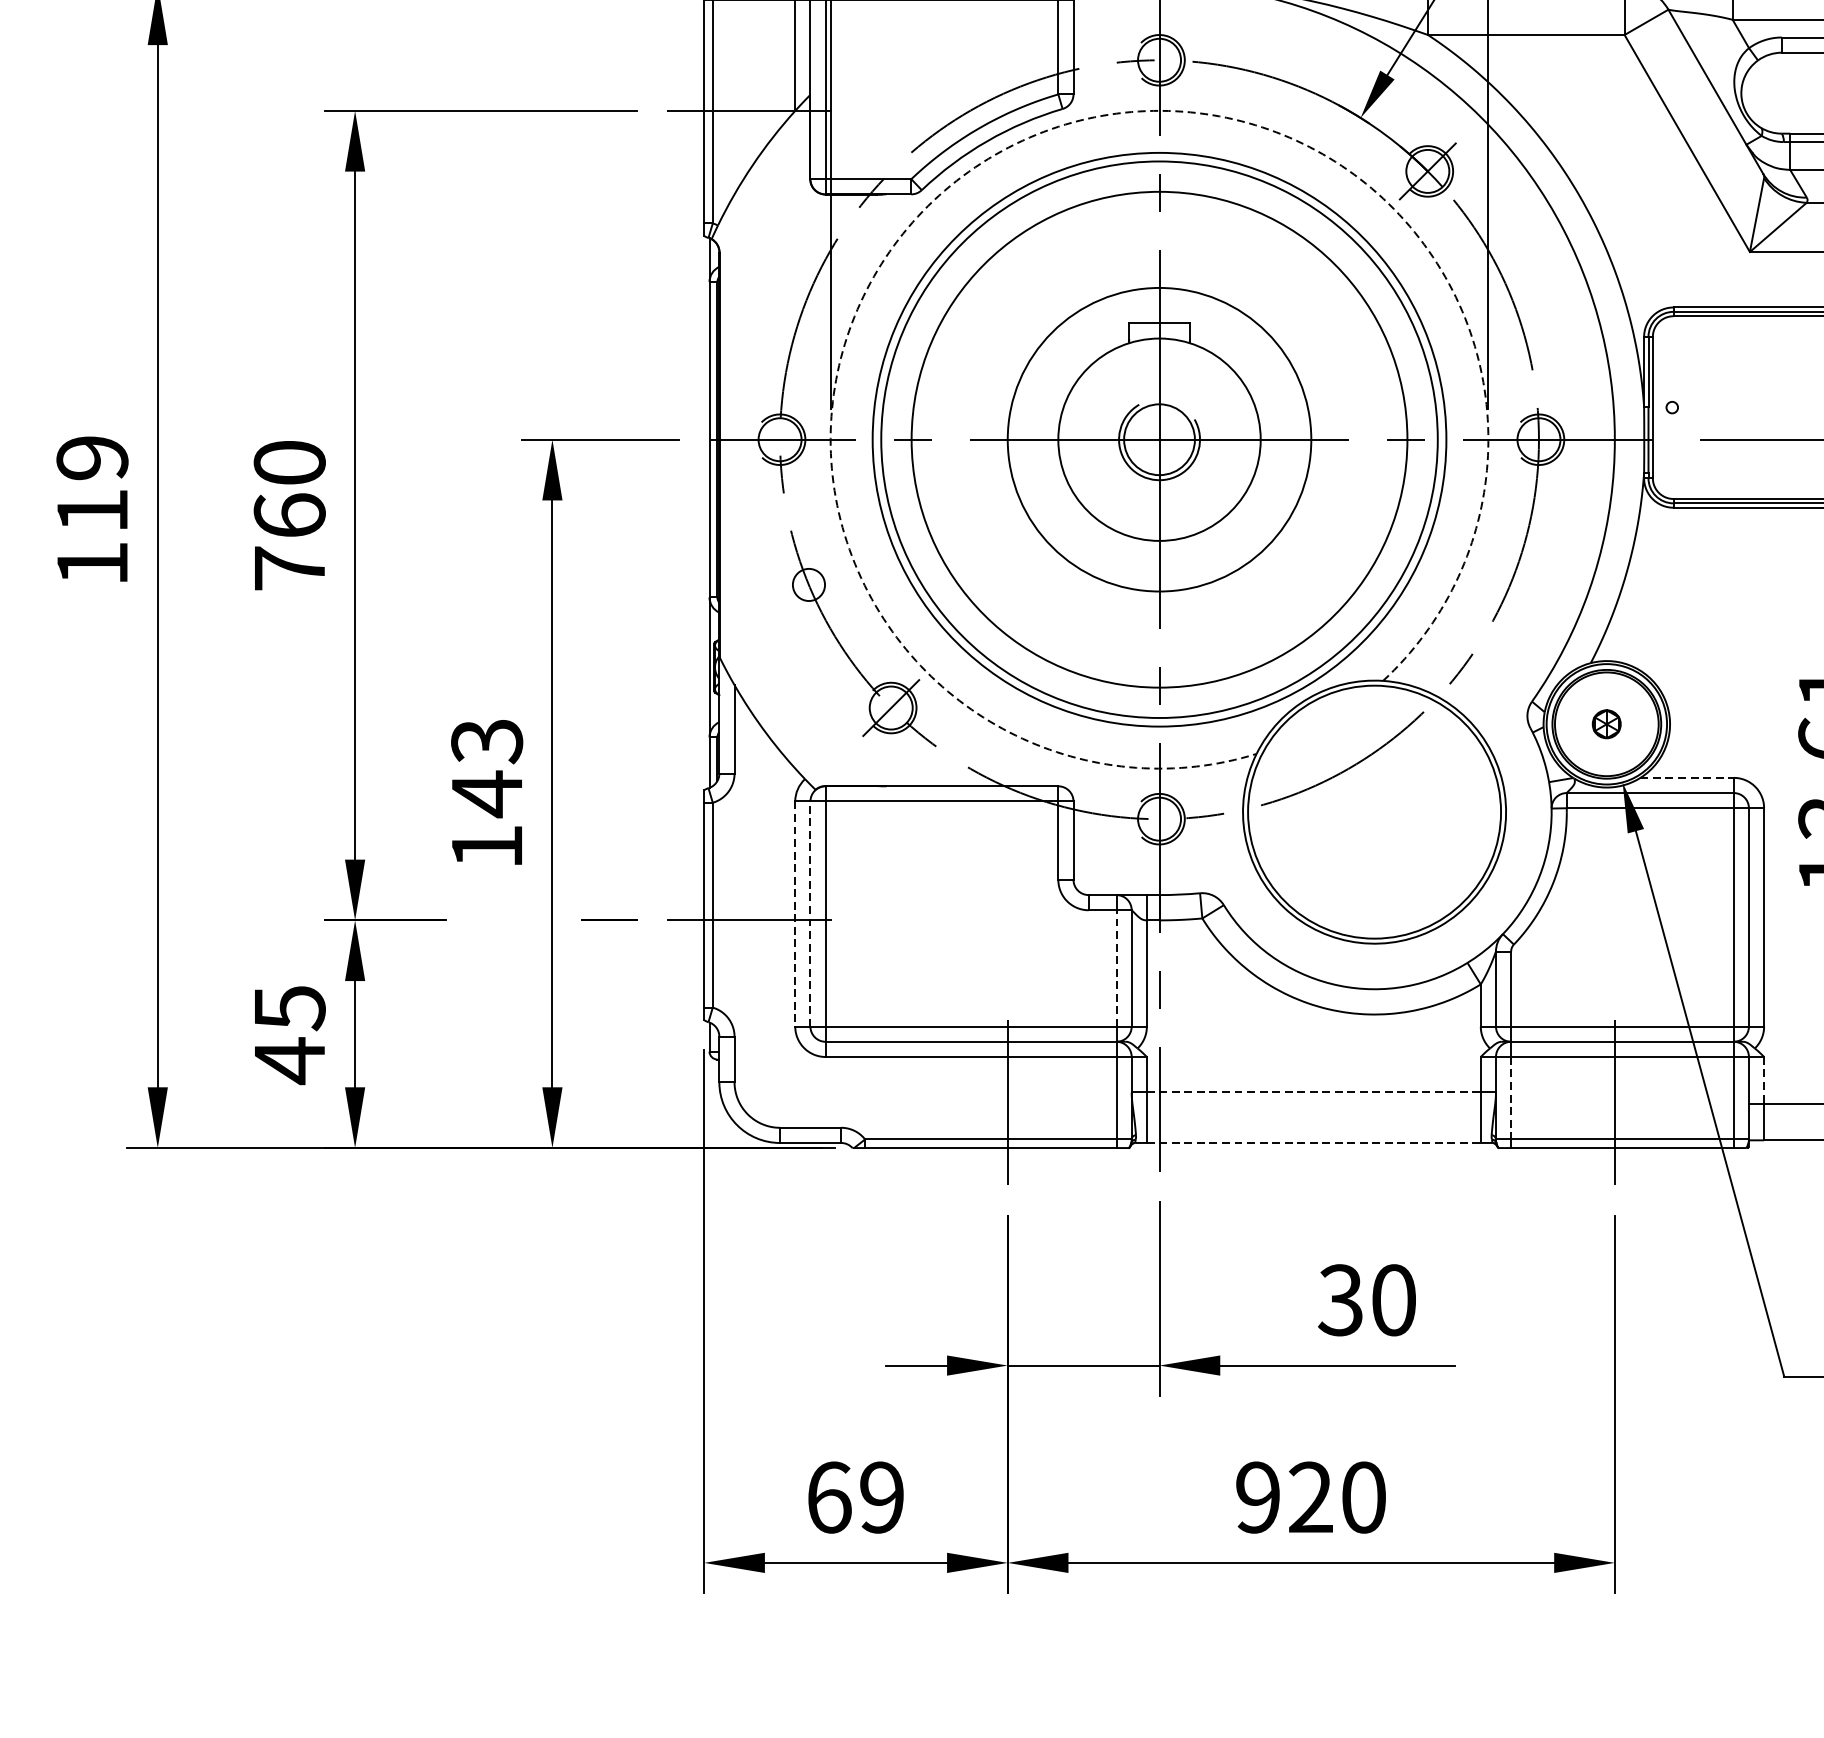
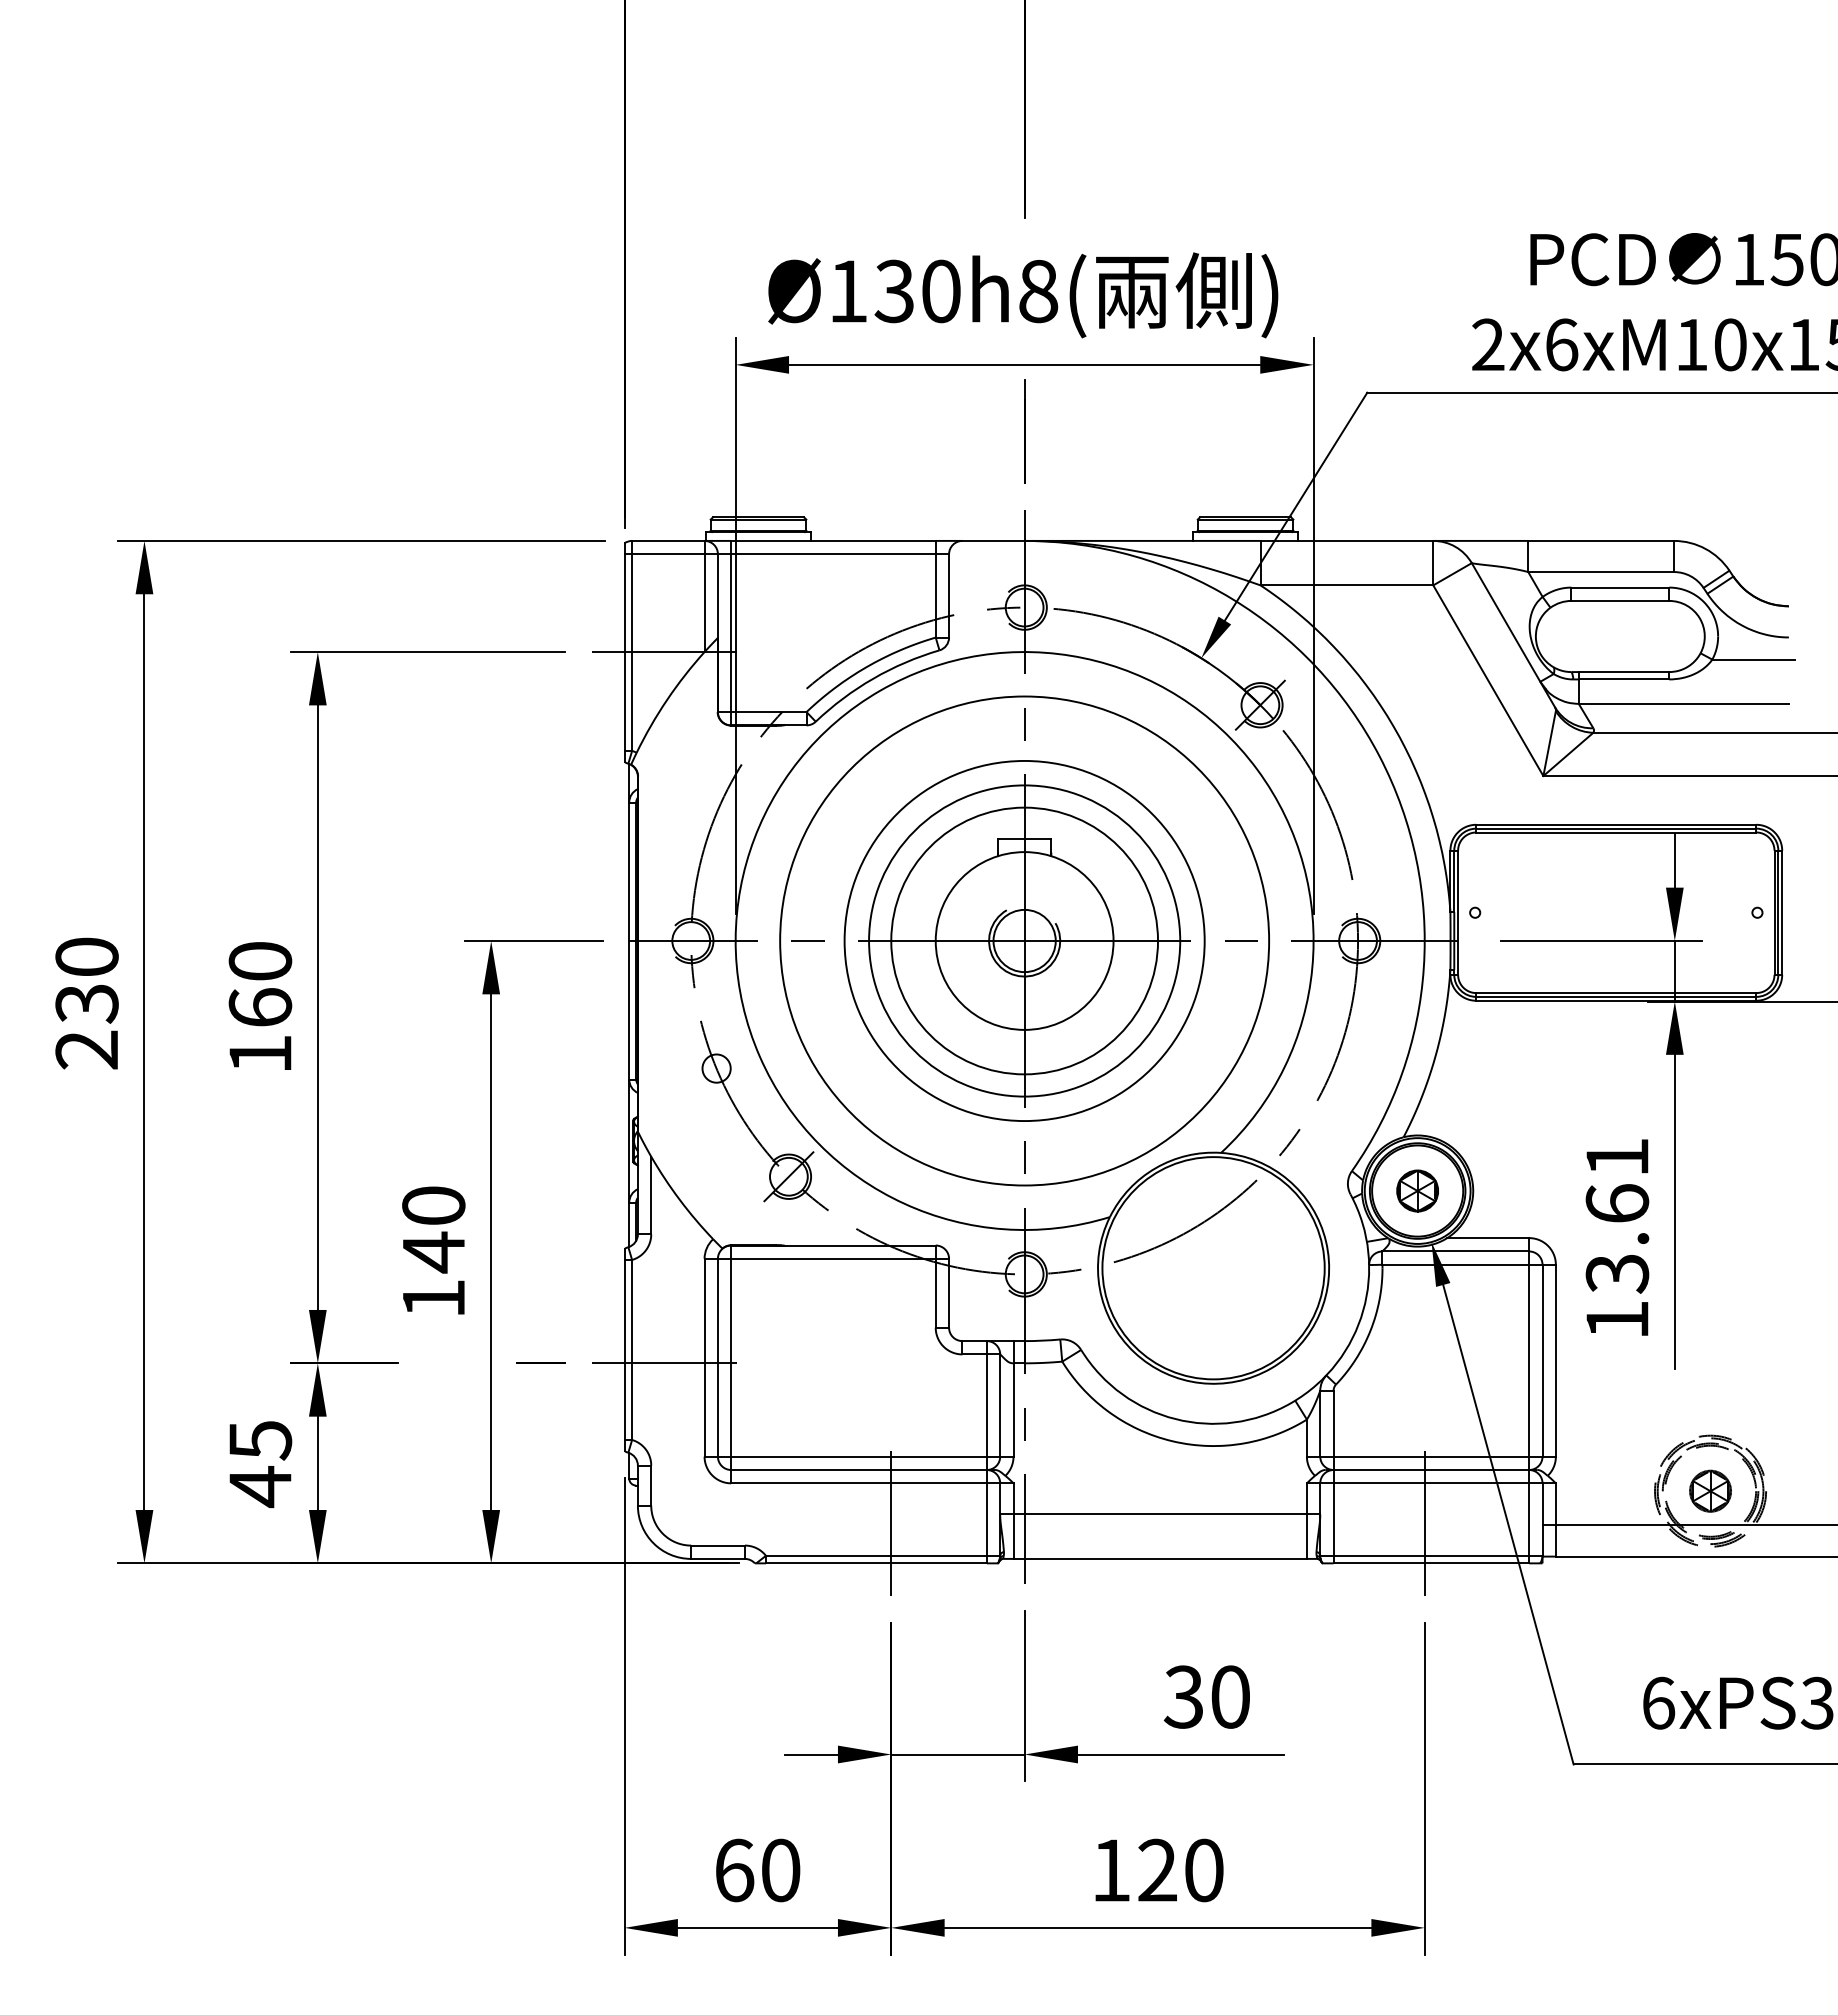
arc: (995, 154) -> (880, 690), dashed -> solid
circle: (1159, 439) -> (1024, 940), size x0.71
circle: (1159, 439) -> (1024, 940), size x0.71
text: (91, 510) -> (86, 1003), 119 -> 230
text: (289, 567) -> (260, 1053), 760 -> 160
part: (1606, 723) -> (1417, 1190), size x1.67
text: (486, 741) -> (433, 1206), 143 -> 140
line: (1687, 778) -> (1488, 1238), dashed -> solid
line: (795, 913) -> (704, 1357), dashed -> solid
line: (809, 913) -> (717, 1357), dashed -> solid
line: (1116, 968) -> (986, 1405), dashed -> solid
line: (1763, 1081) -> (1555, 1504), dashed -> solid
line: (1314, 1092) -> (1160, 1514), dashed -> solid
line: (1511, 1099) -> (1333, 1520), dashed -> solid
line: (1314, 1142) -> (1160, 1558), dashed -> solid
text: (881, 1497) -> (780, 1870), 69 -> 60
text: (1258, 1497) -> (1111, 1870), 920 -> 120

